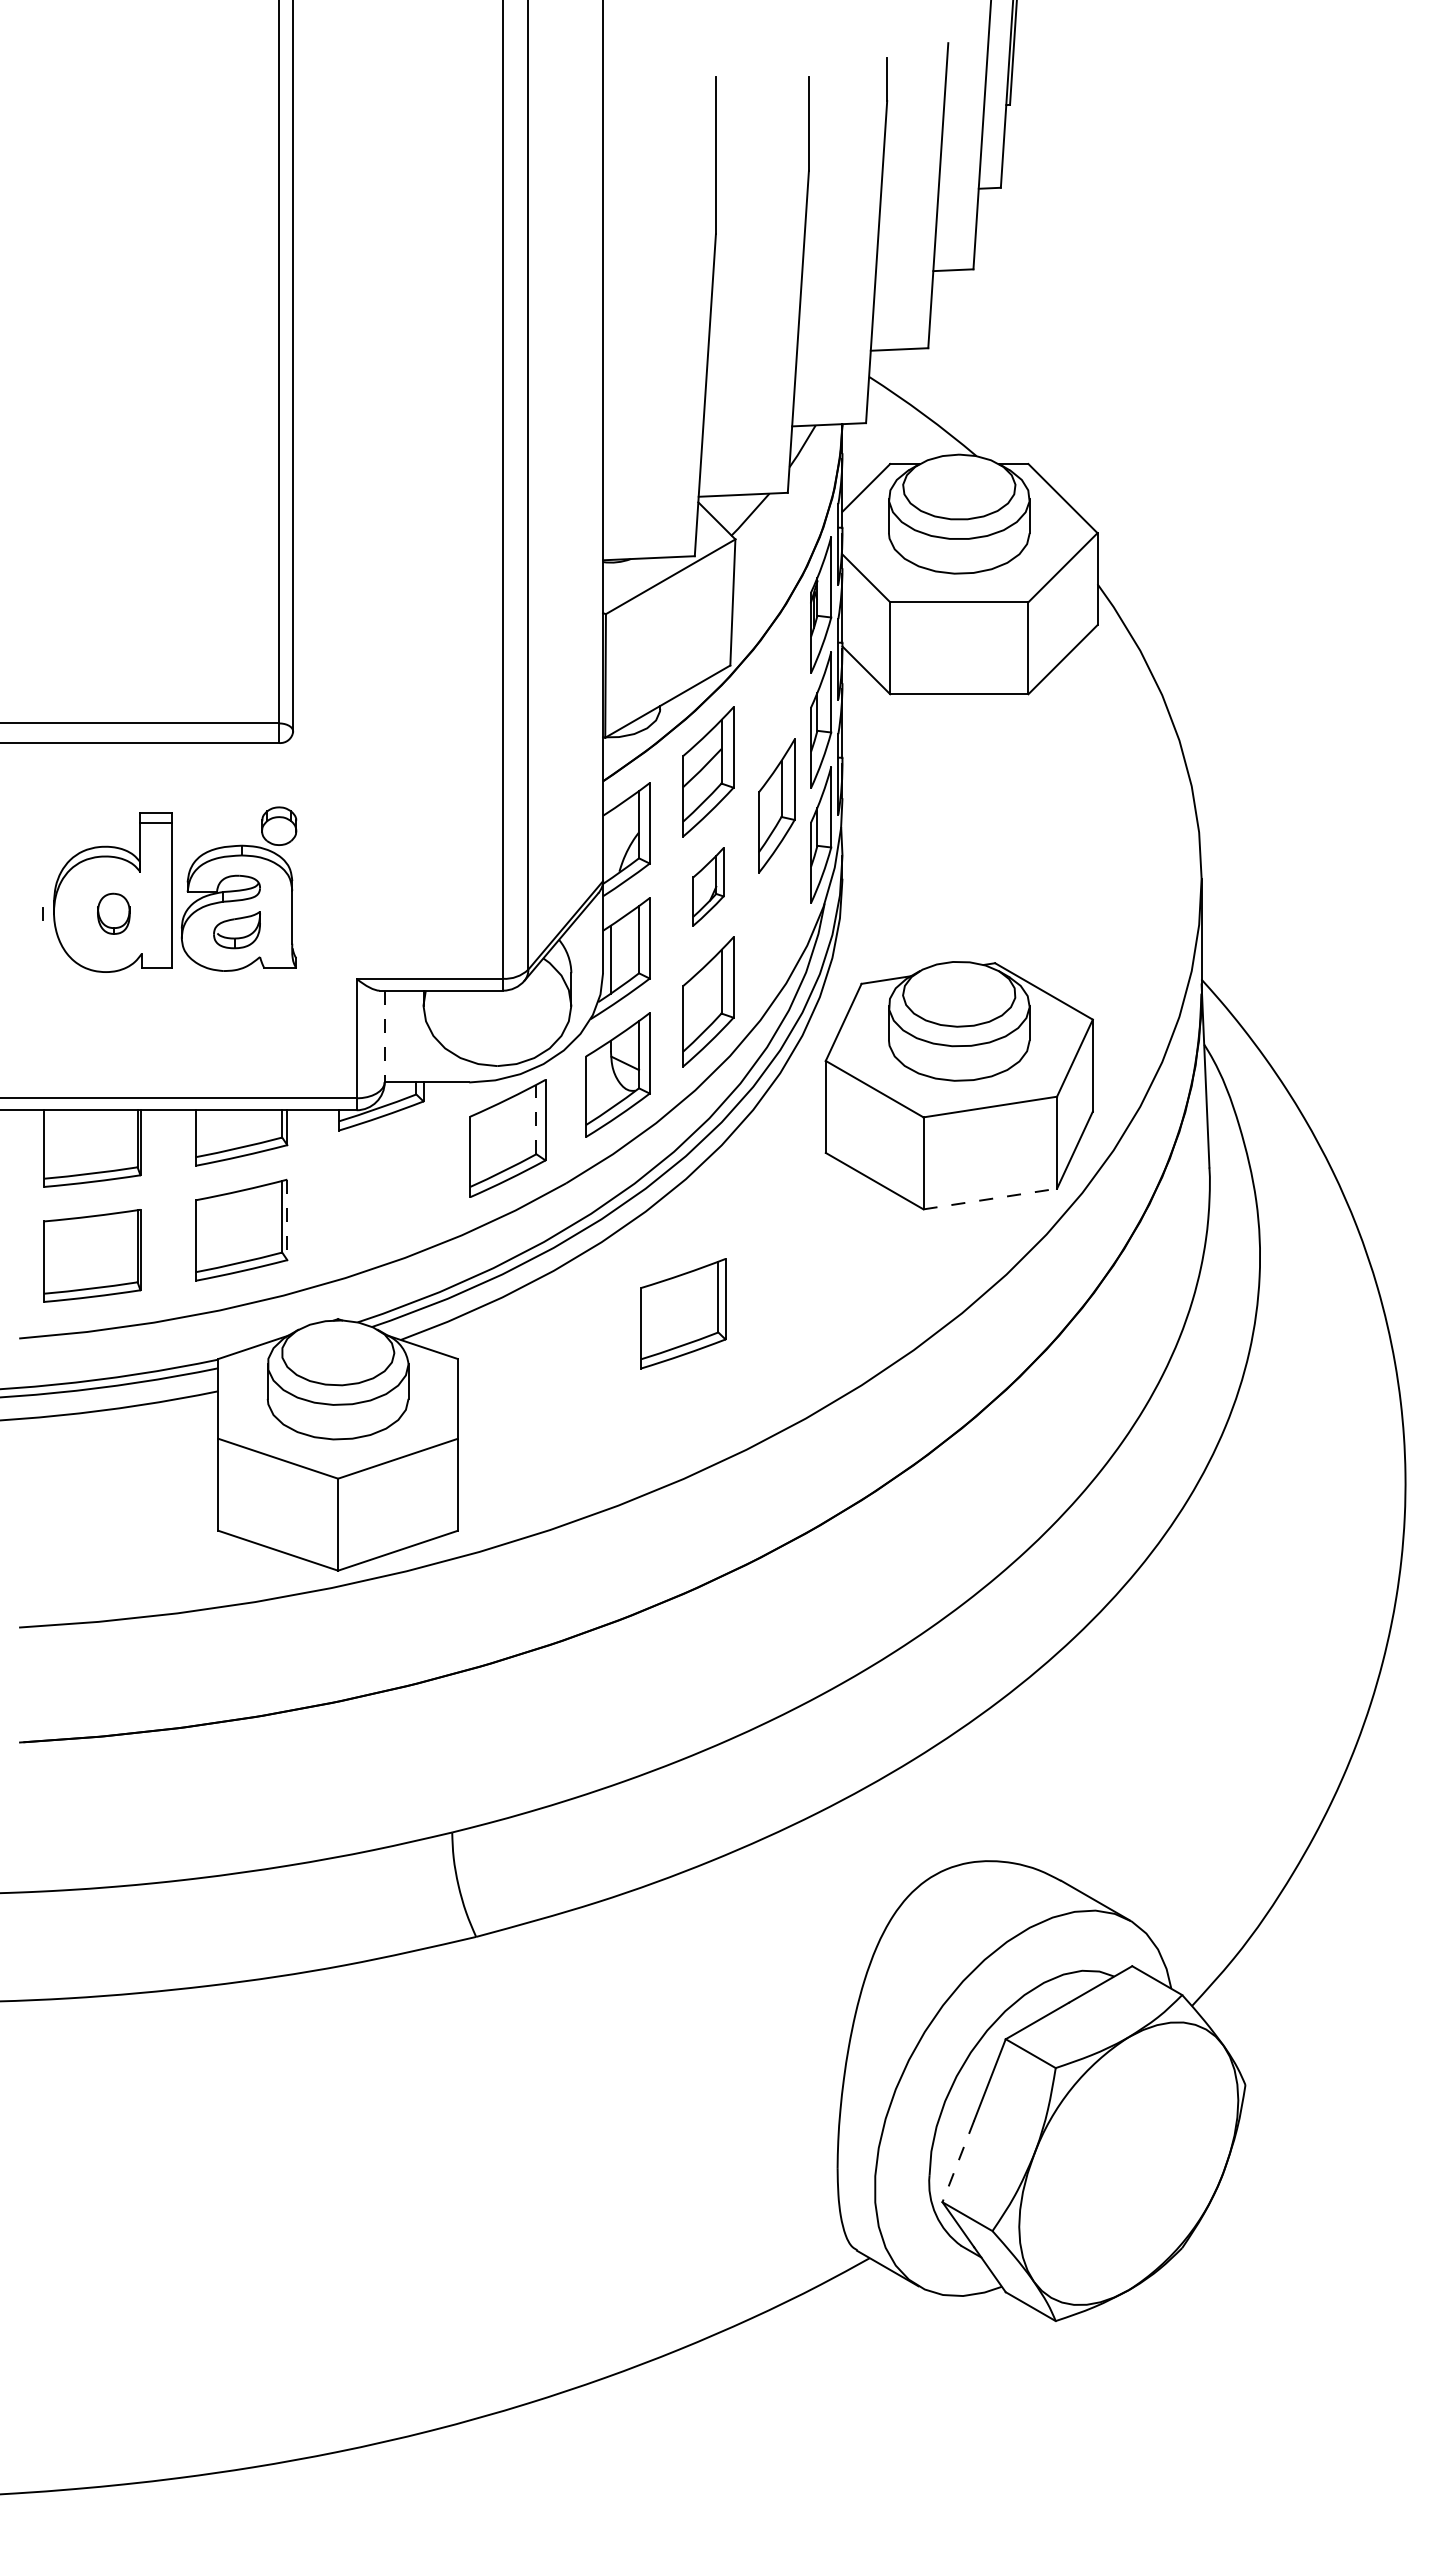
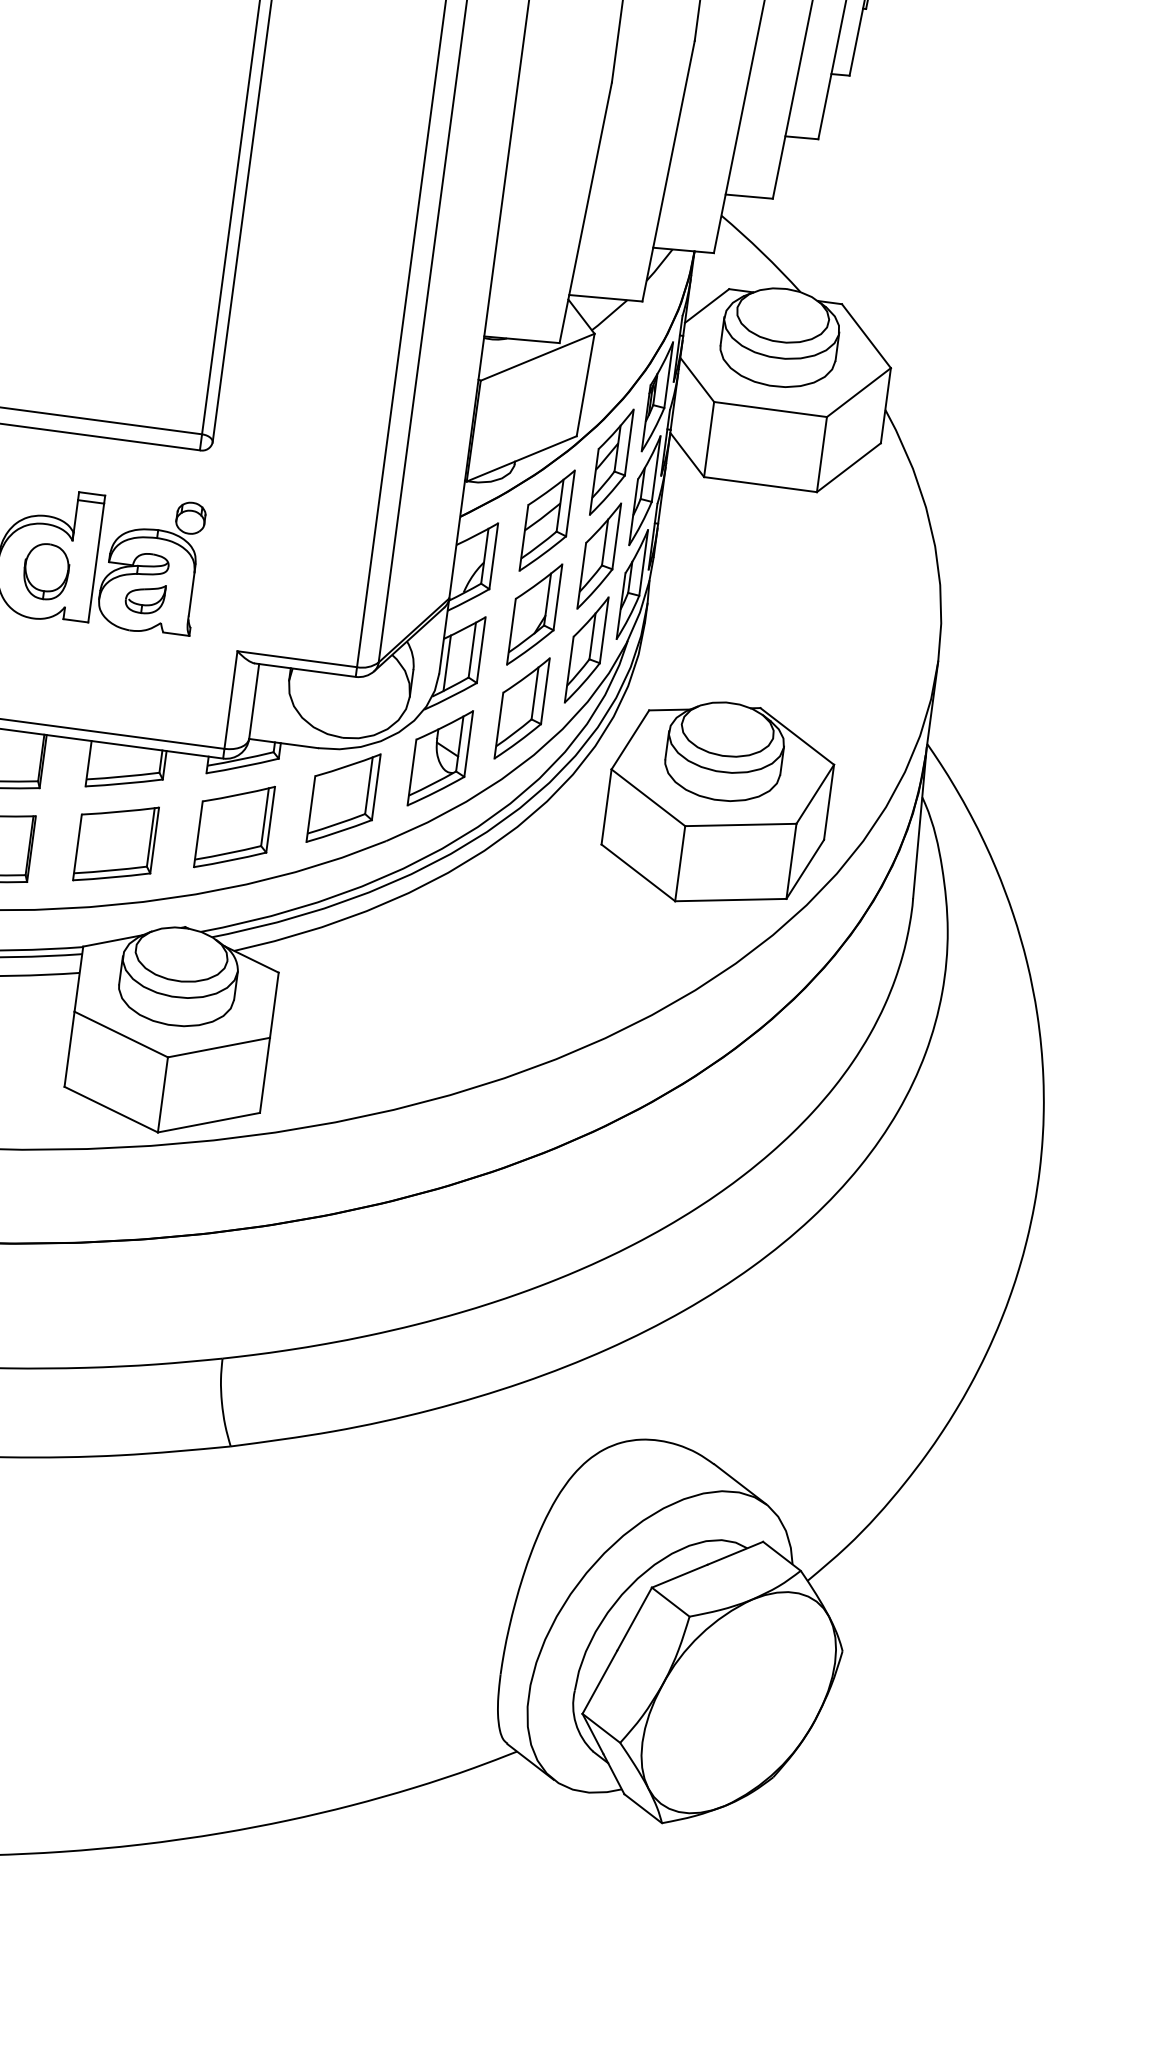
part: (776, 690) -> (611, 461), added
part: (708, 886) -> (534, 614), size x1.67
part: (113, 913) -> (46, 571), size x1.67
part: (776, 920) -> (586, 649), added
line: (384, 1036) -> (253, 701), dashed -> solid
line: (536, 1119) -> (369, 785), dashed -> solid
line: (990, 1199) -> (730, 900), dashed -> solid
line: (287, 1220) -> (154, 841), dashed -> solid
part: (683, 1313) -> (234, 826), moved
line: (958, 2161) -> (600, 1682), dashed -> solid

